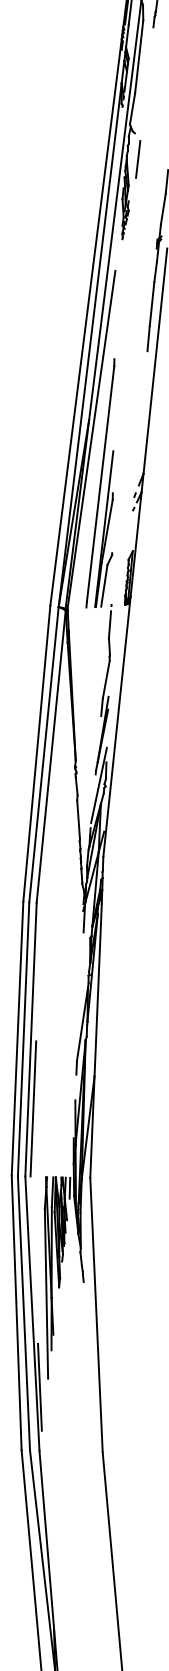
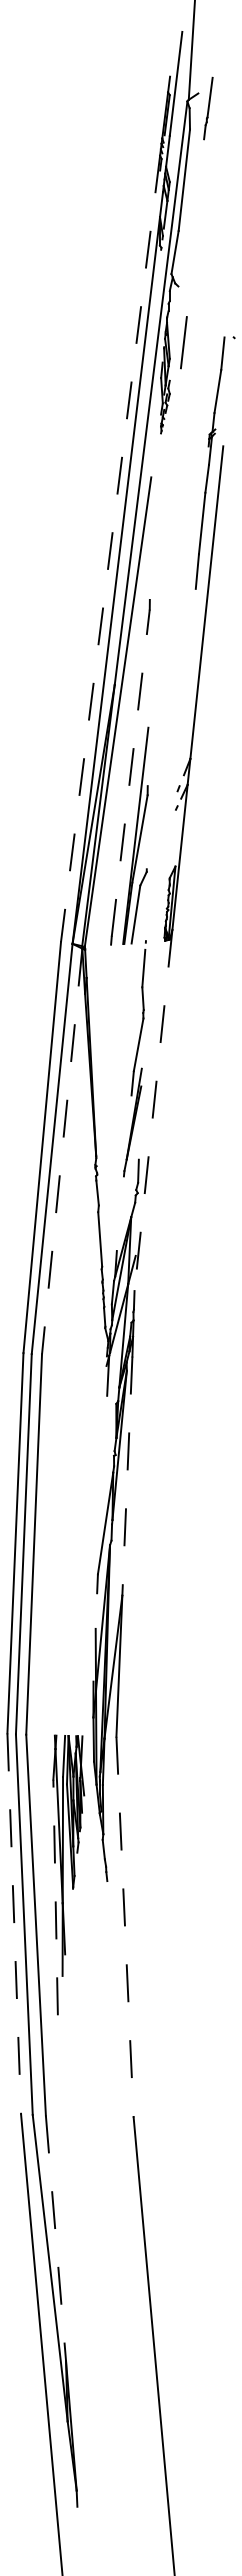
line: (137, 159) -> (183, 342), moved
line: (86, 322) -> (110, 549), solid -> dashed
line: (100, 484) -> (130, 773), solid -> dashed
line: (116, 726) -> (153, 1110), solid -> dashed
line: (51, 756) -> (62, 1151), solid -> dashed
line: (98, 785) -> (128, 1191), removed
line: (98, 990) -> (127, 1476), solid -> dashed
line: (33, 1108) -> (37, 1640), removed
line: (69, 1187) -> (87, 1750), removed
line: (46, 1293) -> (55, 1897), solid -> dashed
line: (16, 1312) -> (14, 1923), solid -> dashed
line: (96, 1315) -> (125, 1927), solid -> dashed
line: (39, 1387) -> (46, 2027), removed
line: (47, 1539) -> (56, 2238), solid -> dashed

